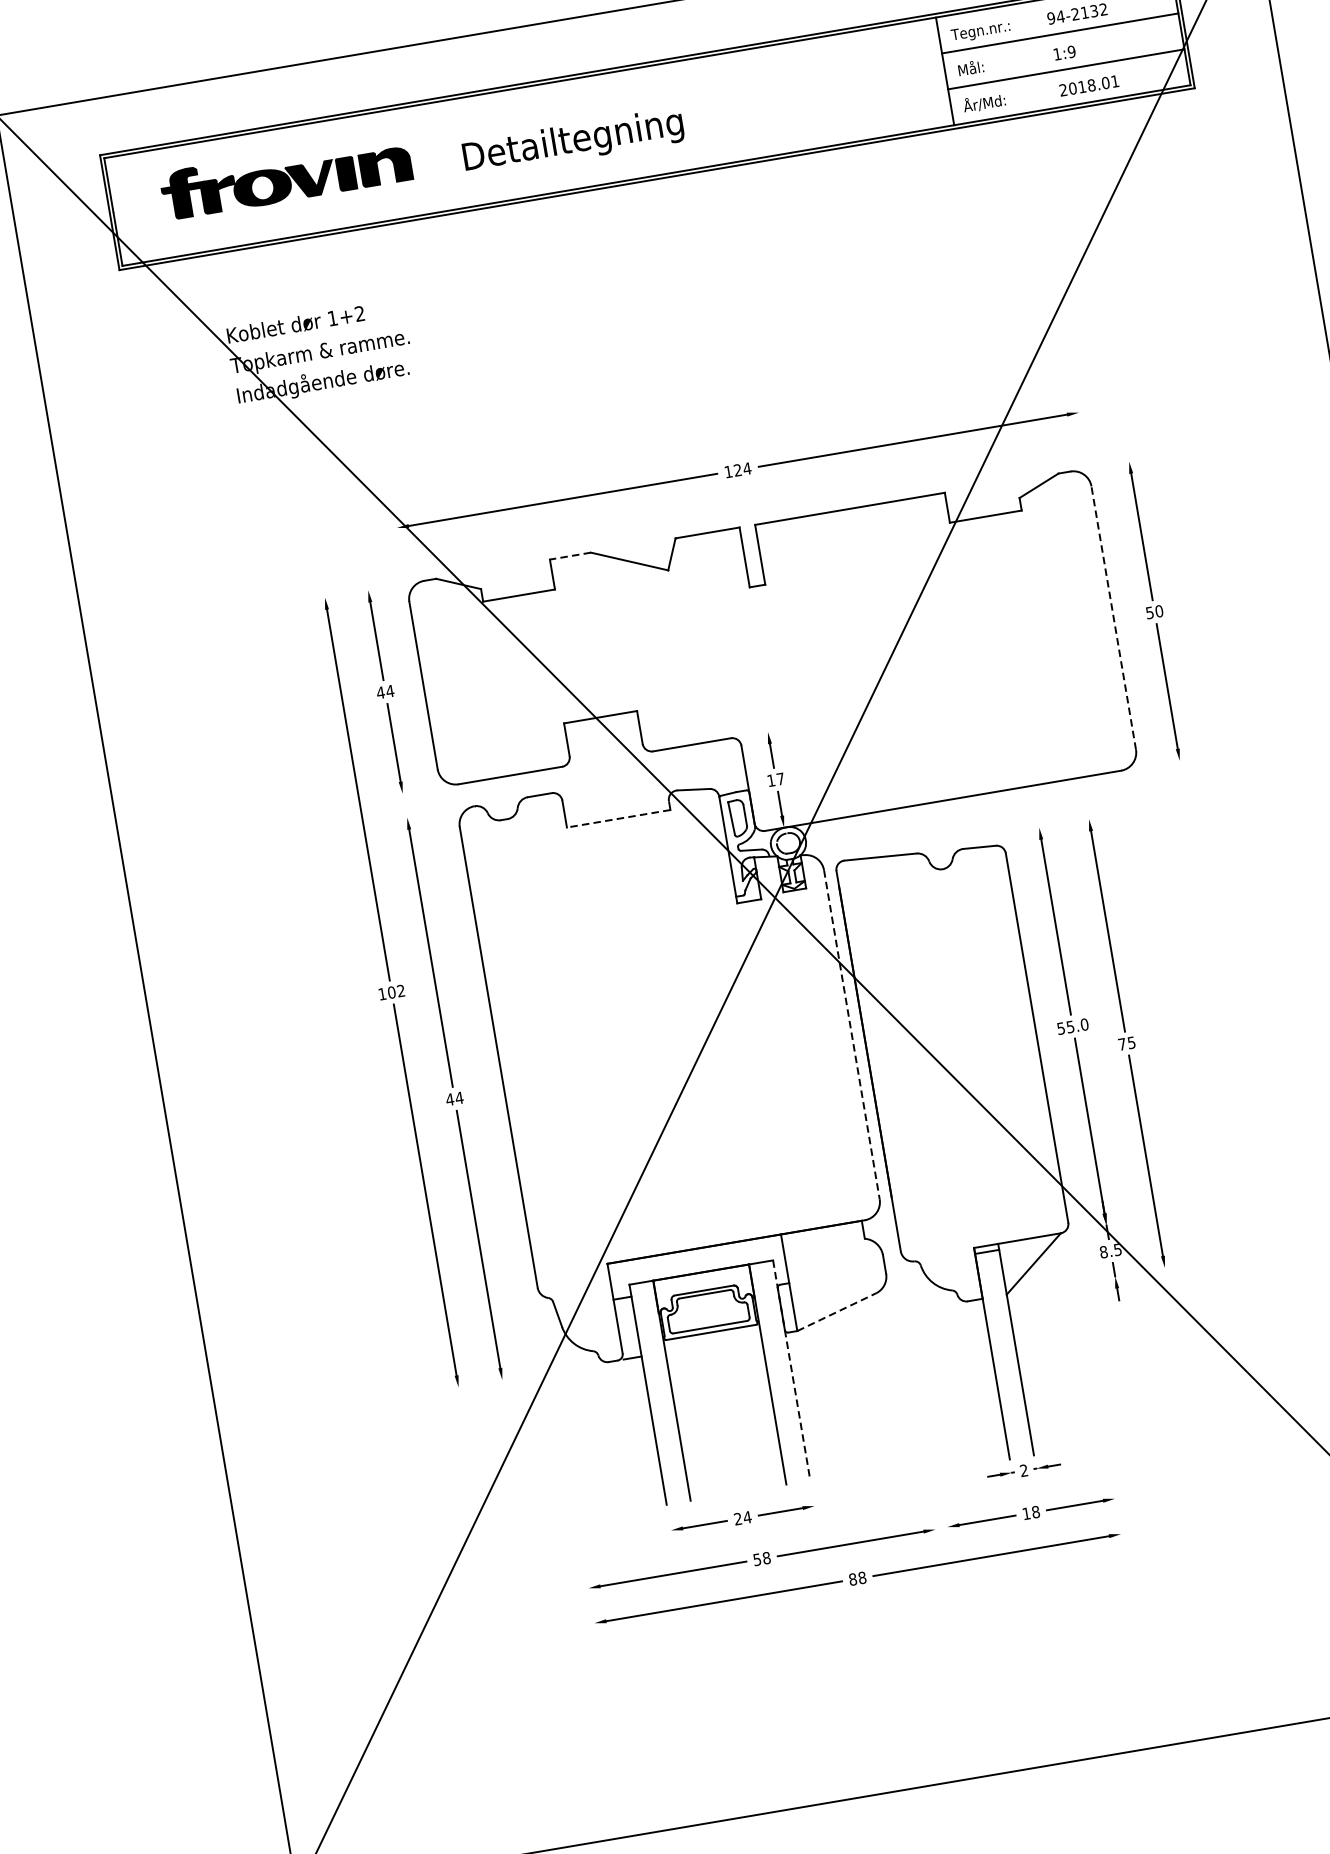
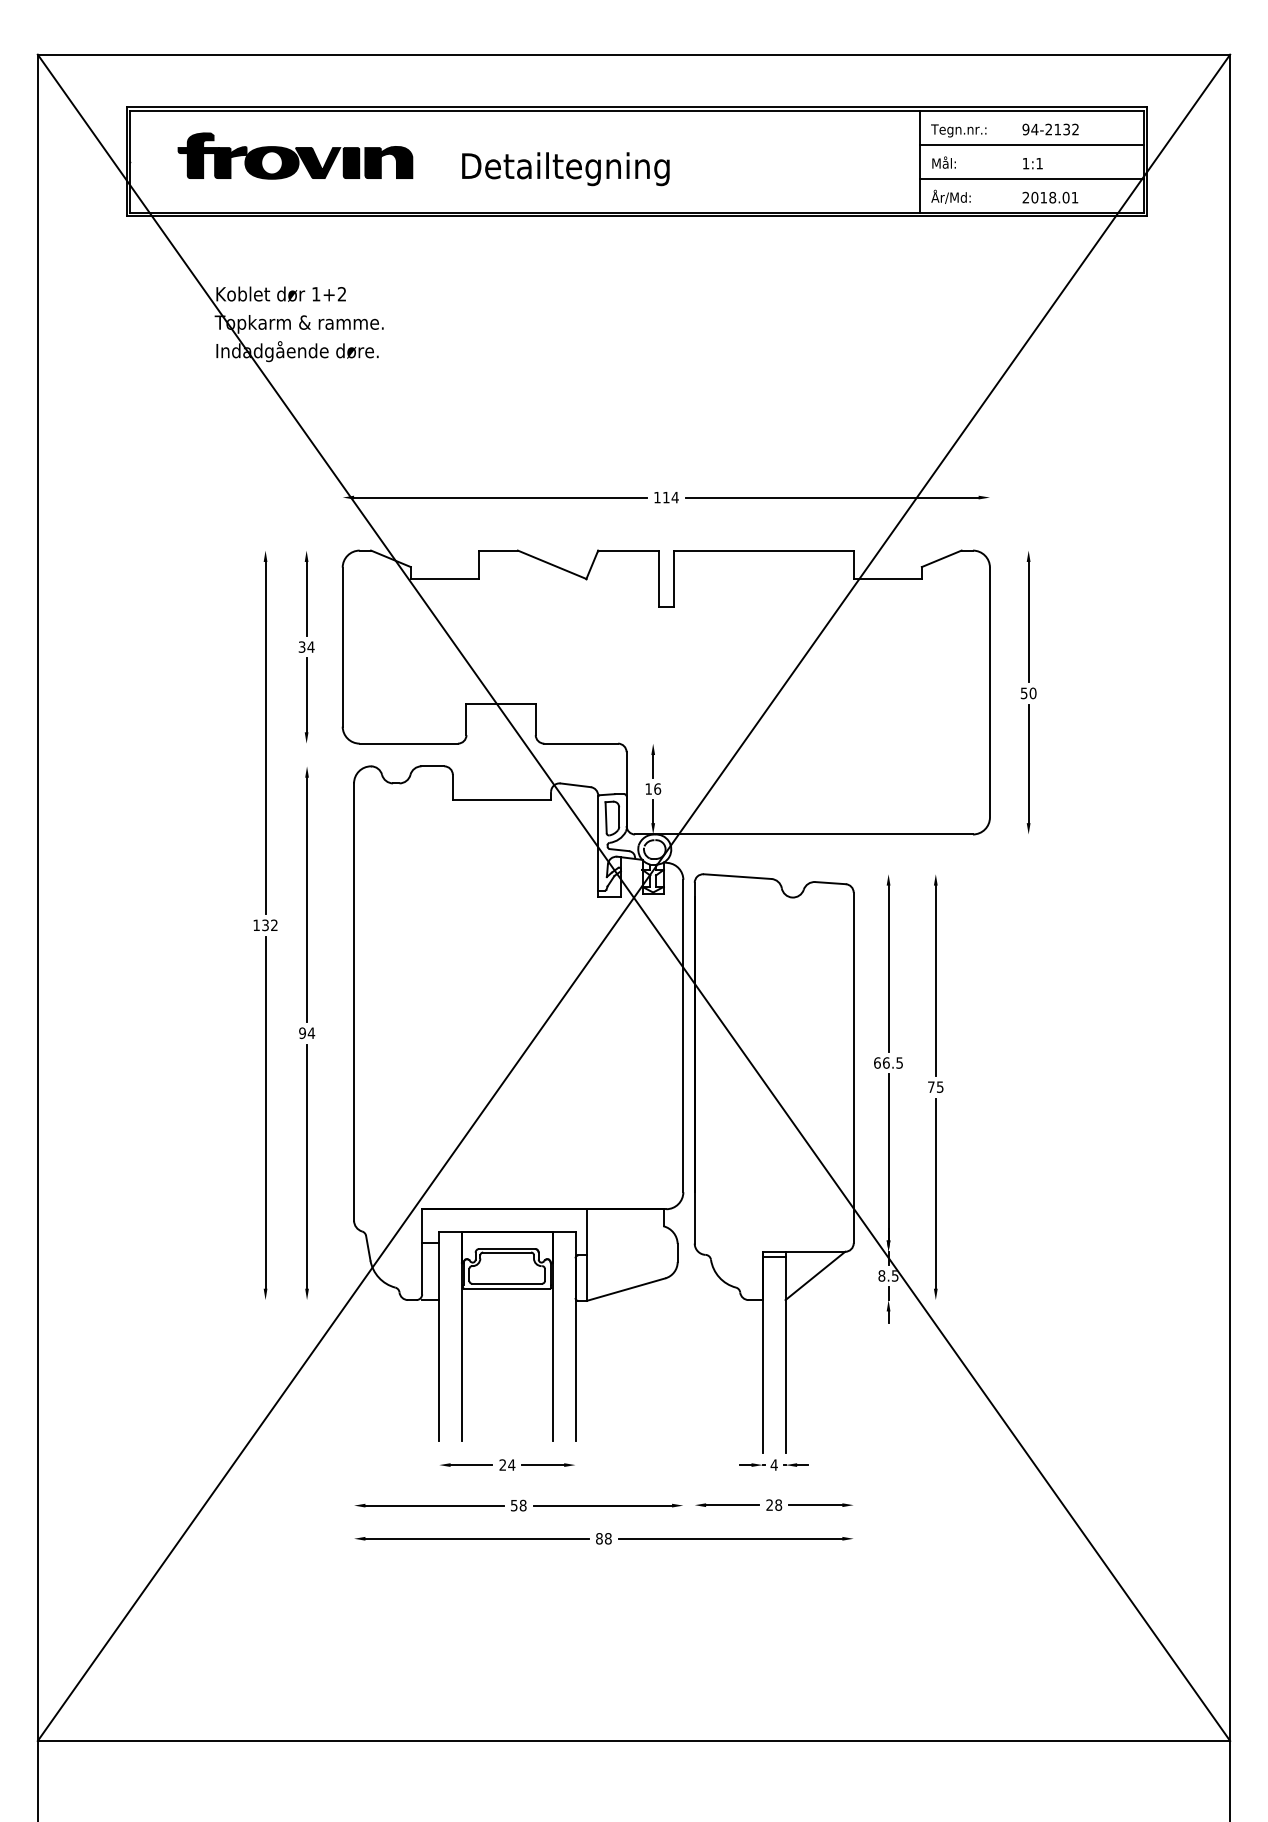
text: (1071, 51) -> (1039, 163), 1:9 -> 1:1
text: (738, 470) -> (666, 497), 124 -> 114
line: (569, 556) -> (497, 550), dashed -> solid
line: (1113, 618) -> (989, 692), dashed -> solid
text: (379, 692) -> (301, 646), 44 -> 34
text: (780, 778) -> (657, 788), 17 -> 16
line: (618, 818) -> (501, 800), dashed -> solid
text: (391, 992) -> (265, 925), 102 -> 132
text: (1072, 1026) -> (888, 1062), 55.0 -> 66.5
line: (852, 1035) -> (683, 1036), dashed -> solid
text: (450, 1099) -> (302, 1033), 44 -> 94
line: (837, 1311) -> (626, 1289), dashed -> solid
line: (791, 1370) -> (575, 1336), dashed -> solid
text: (1023, 1470) -> (773, 1464), 2 -> 4
text: (1026, 1513) -> (769, 1504), 18 -> 28

